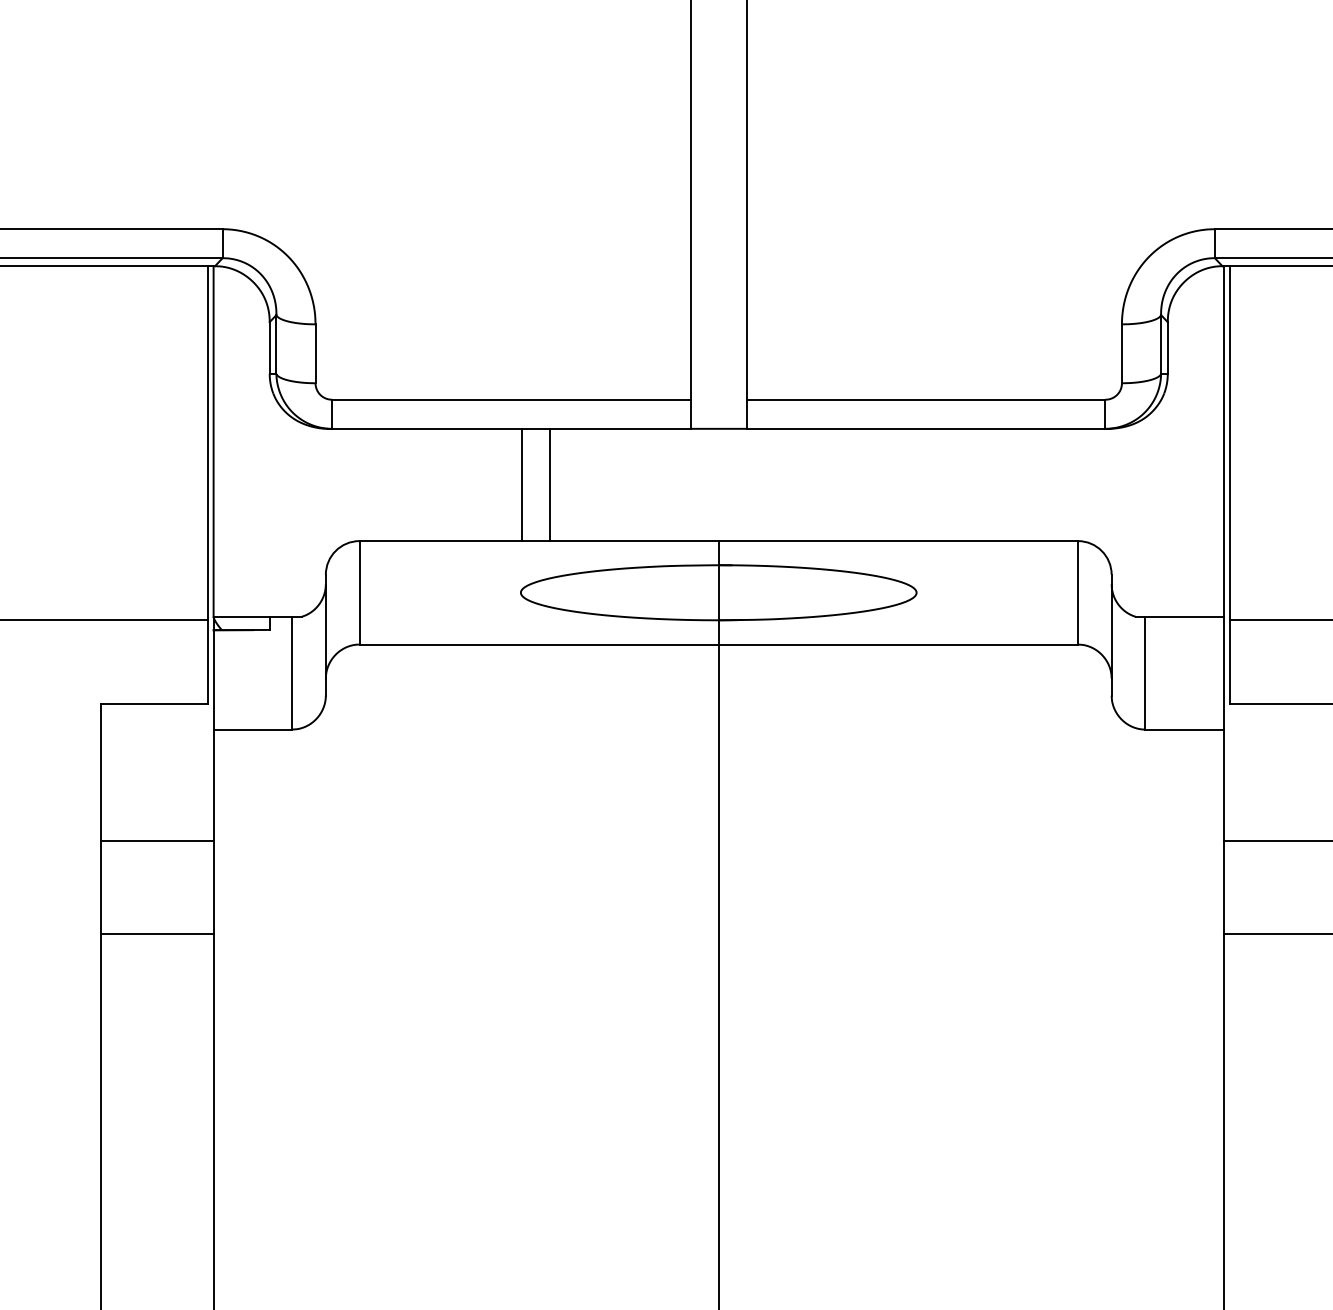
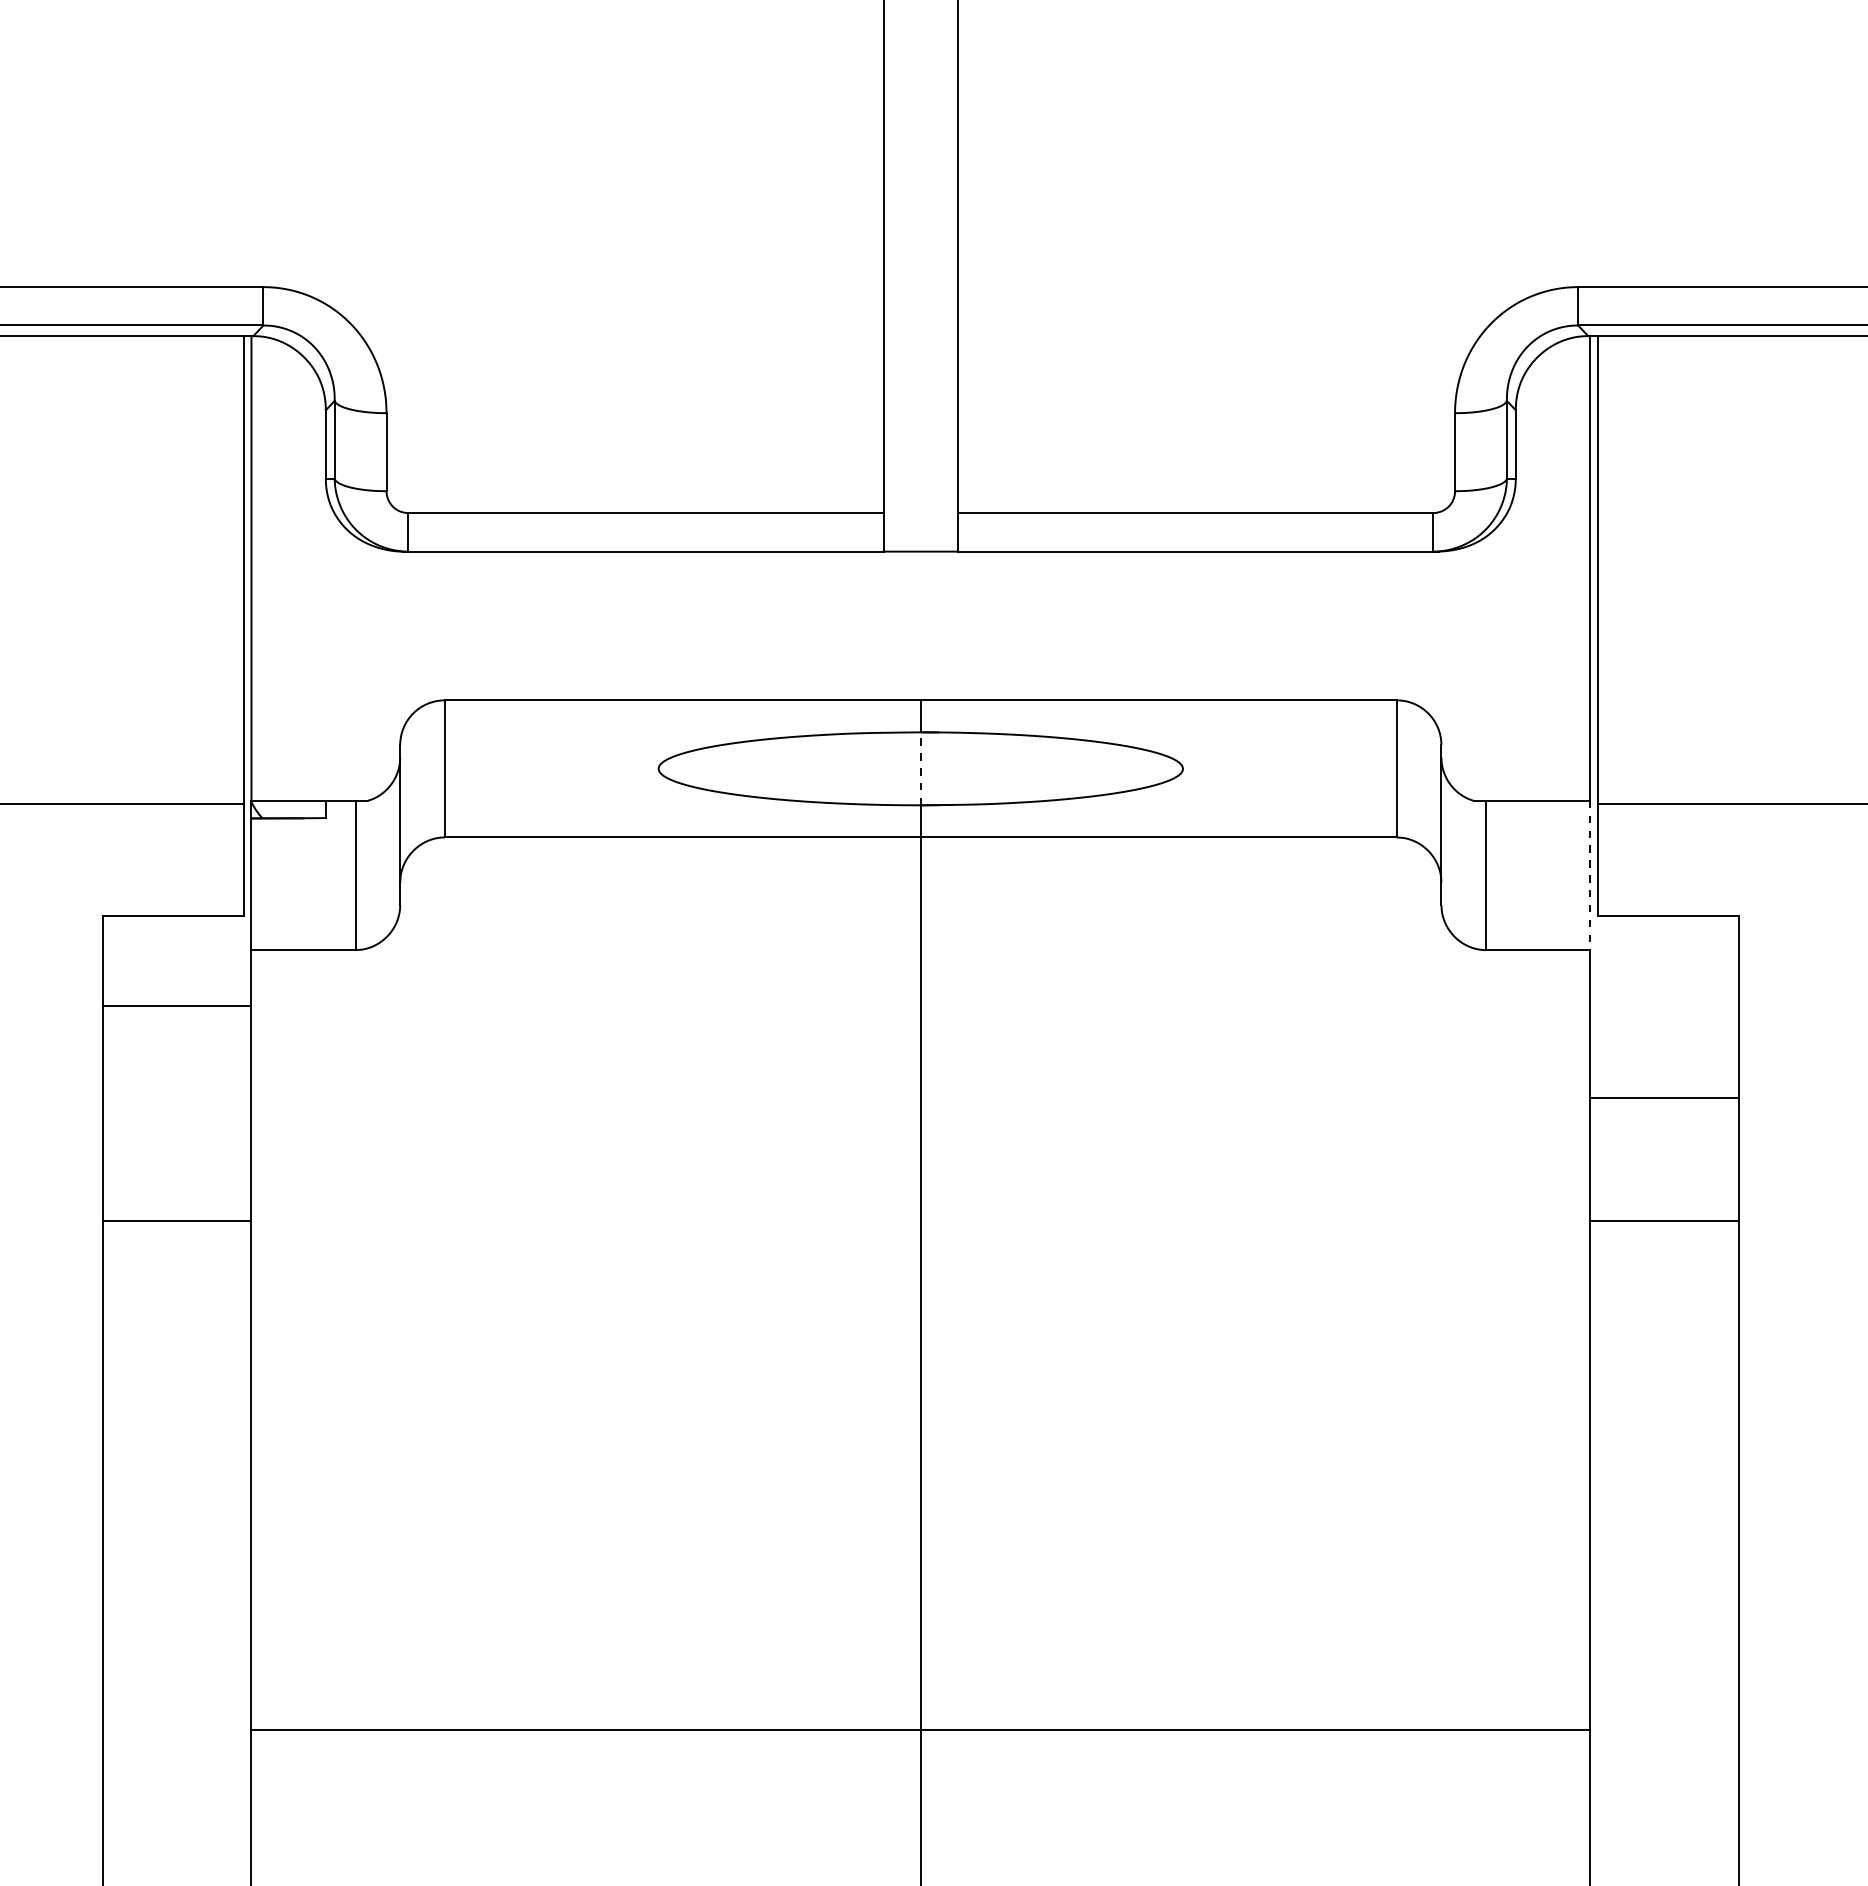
line: (522, 484) -> (660, 625), removed
line: (550, 484) -> (697, 625), removed
line: (718, 592) -> (920, 768), solid -> dashed
line: (1224, 673) -> (1590, 875), solid -> dashed
line: (157, 841) -> (176, 1006), moved

